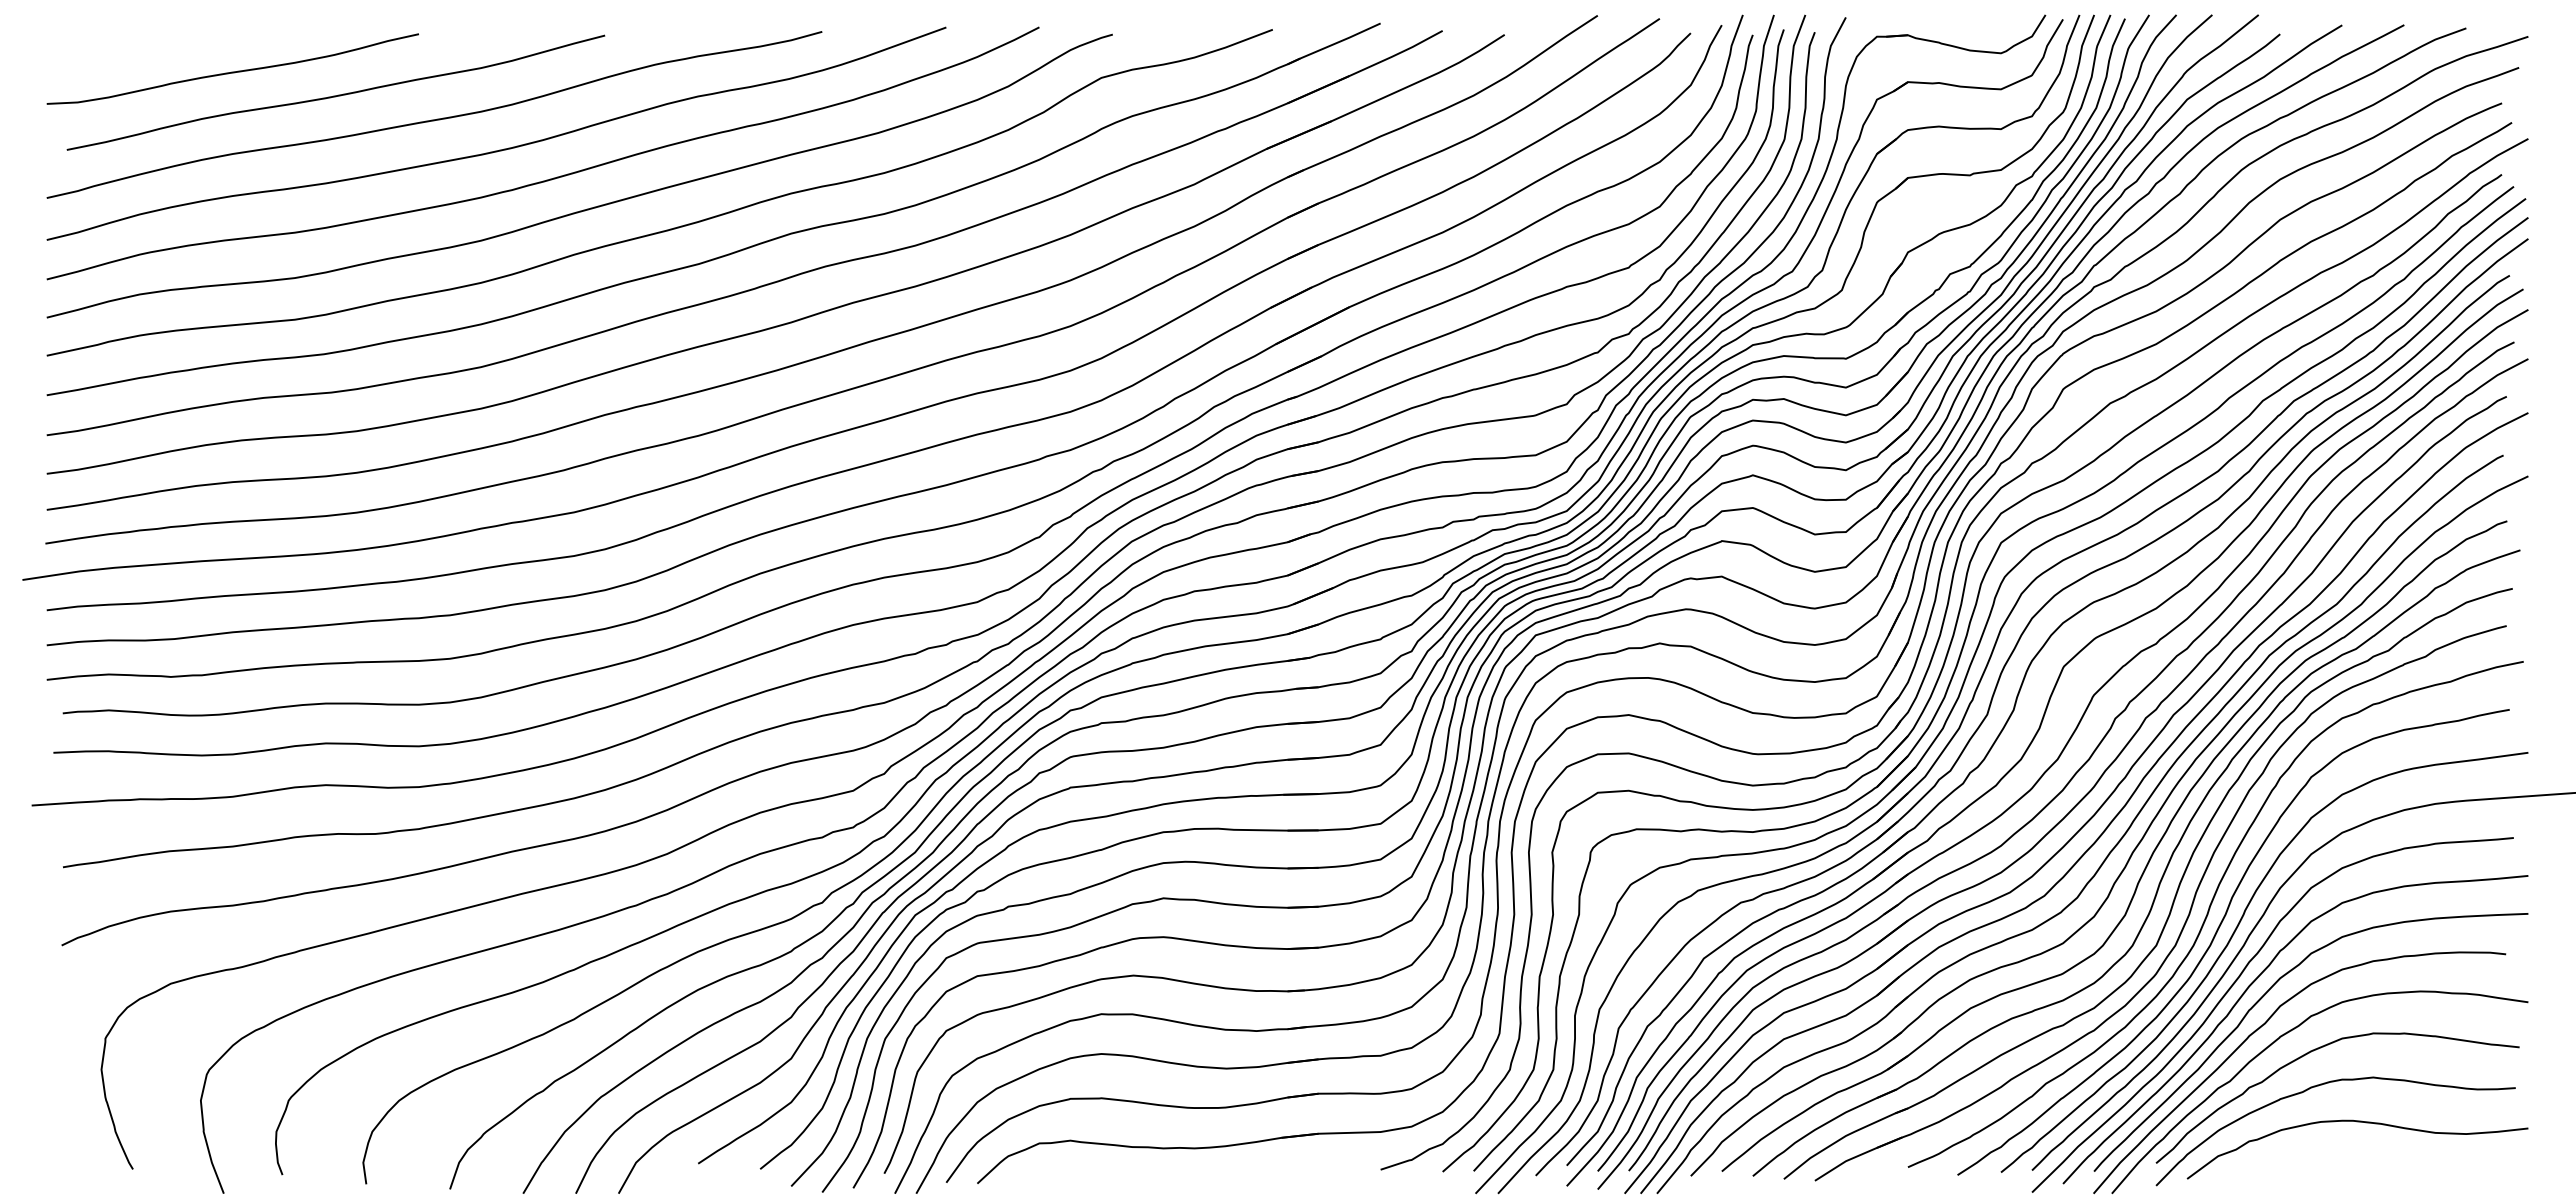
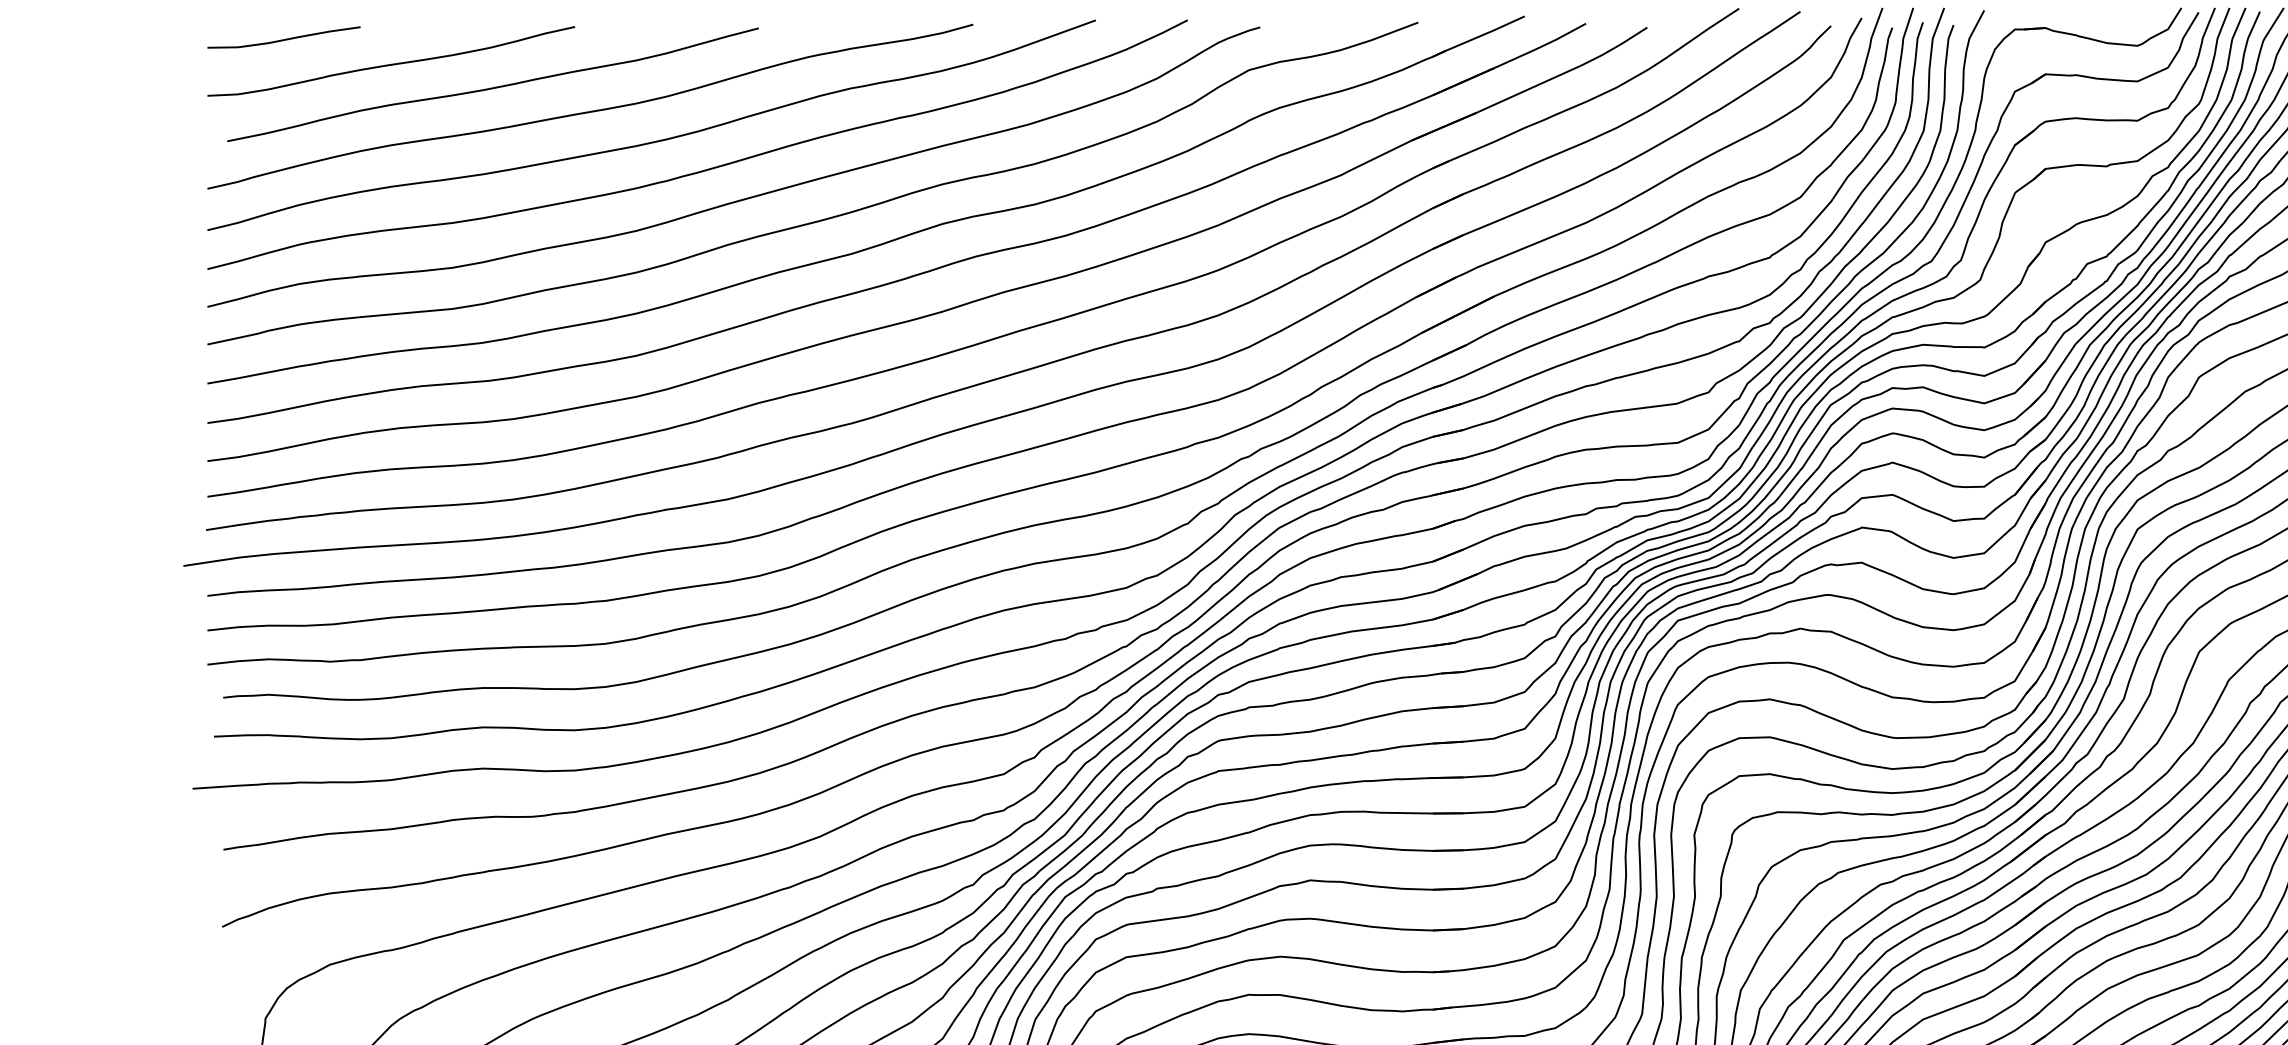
curve: (123, 46) -> (283, 39), added

